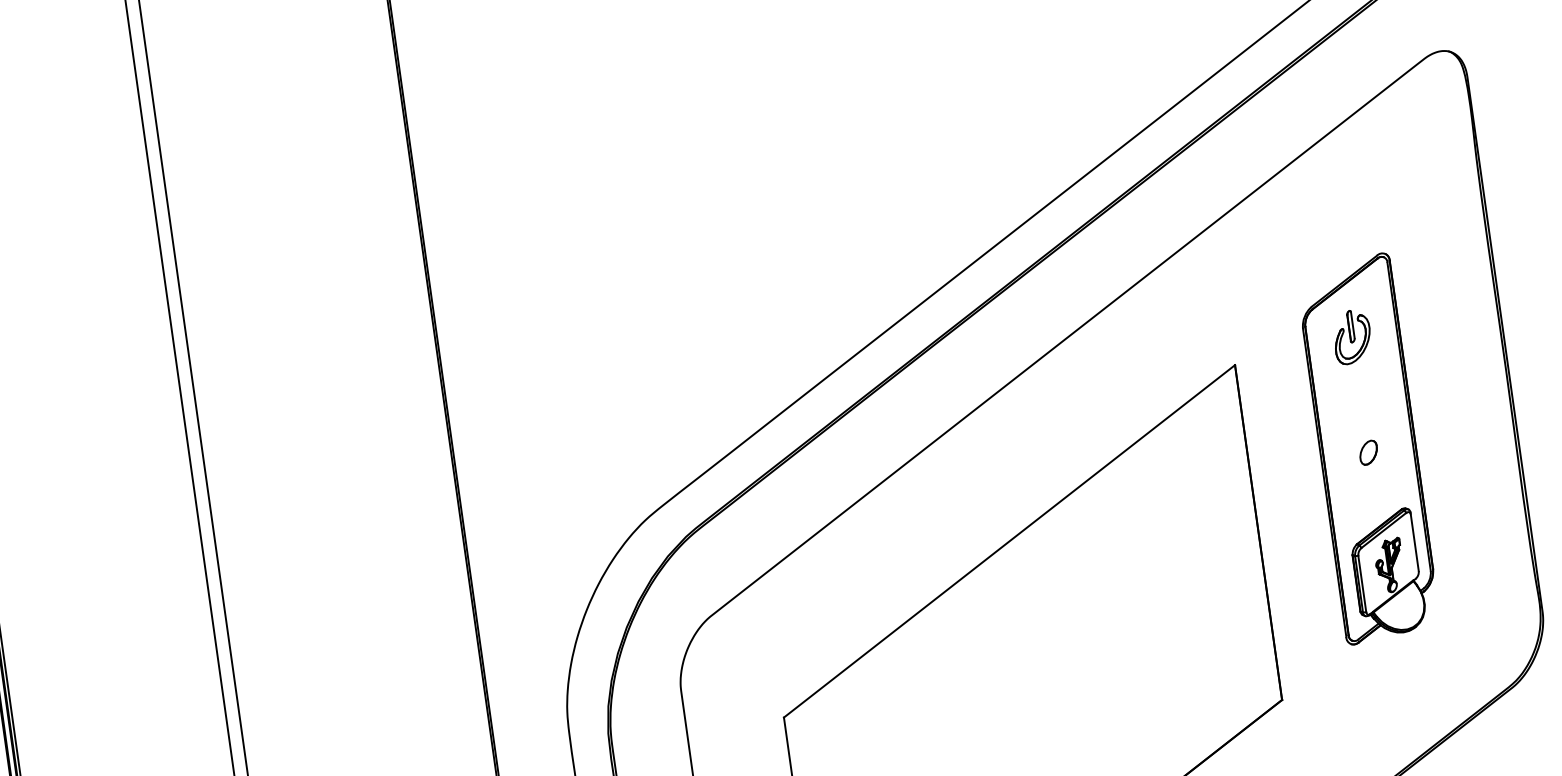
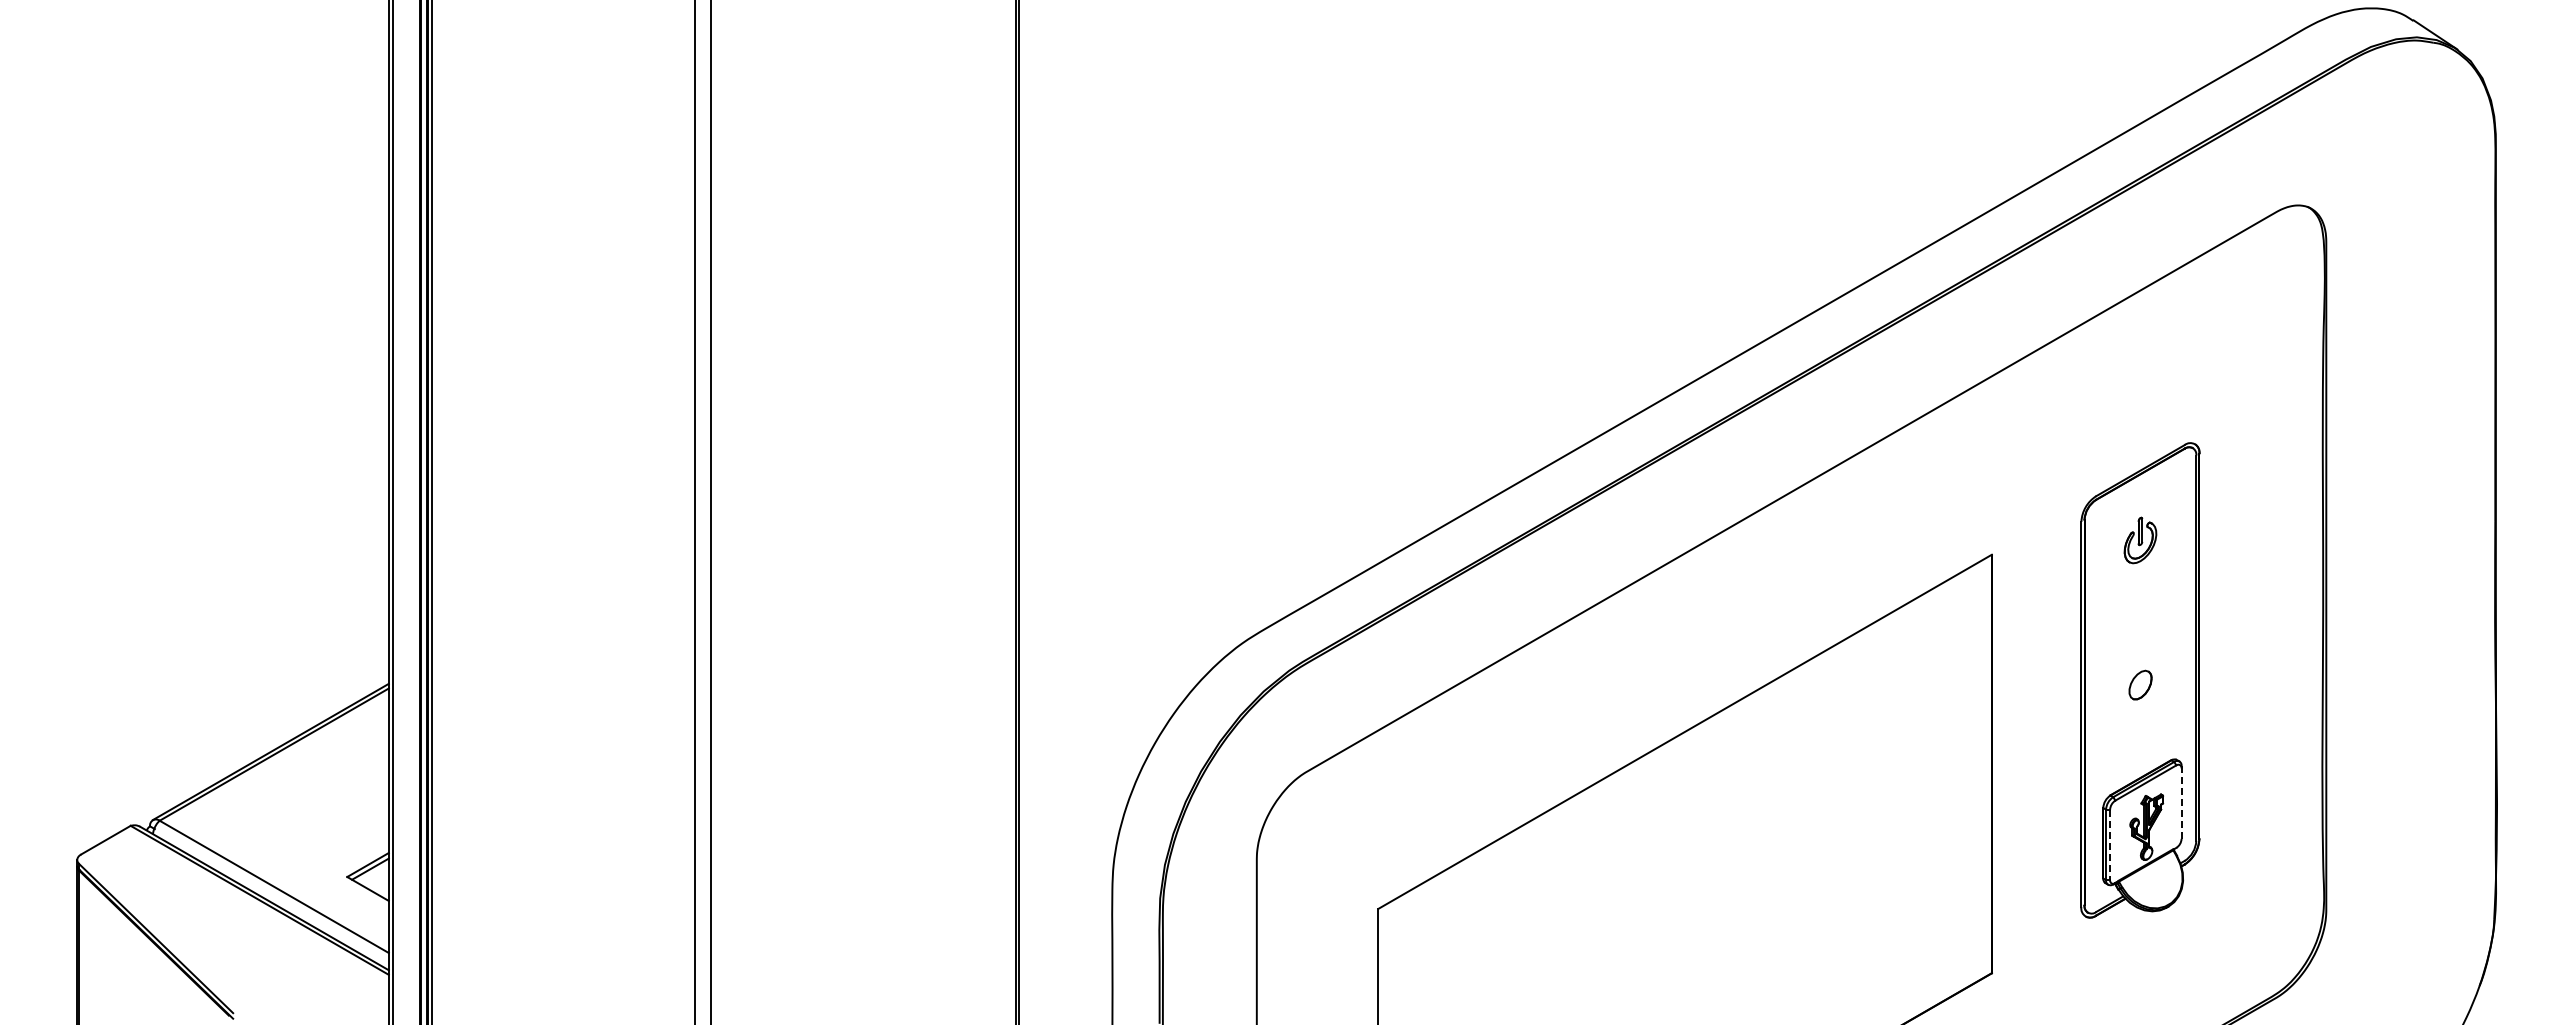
part: (1352, 337) -> (2140, 540), size x0.7
line: (1414, 541) -> (2181, 801), solid -> dashed
line: (1362, 584) -> (2110, 845), solid -> dashed

